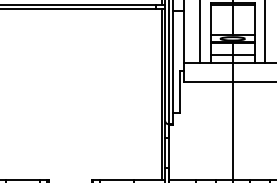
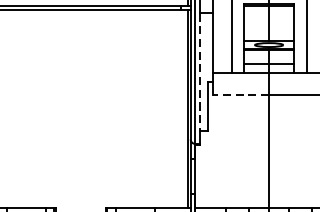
line: (173, 62) -> (200, 72), solid -> dashed
line: (207, 81) -> (239, 94), solid -> dashed

